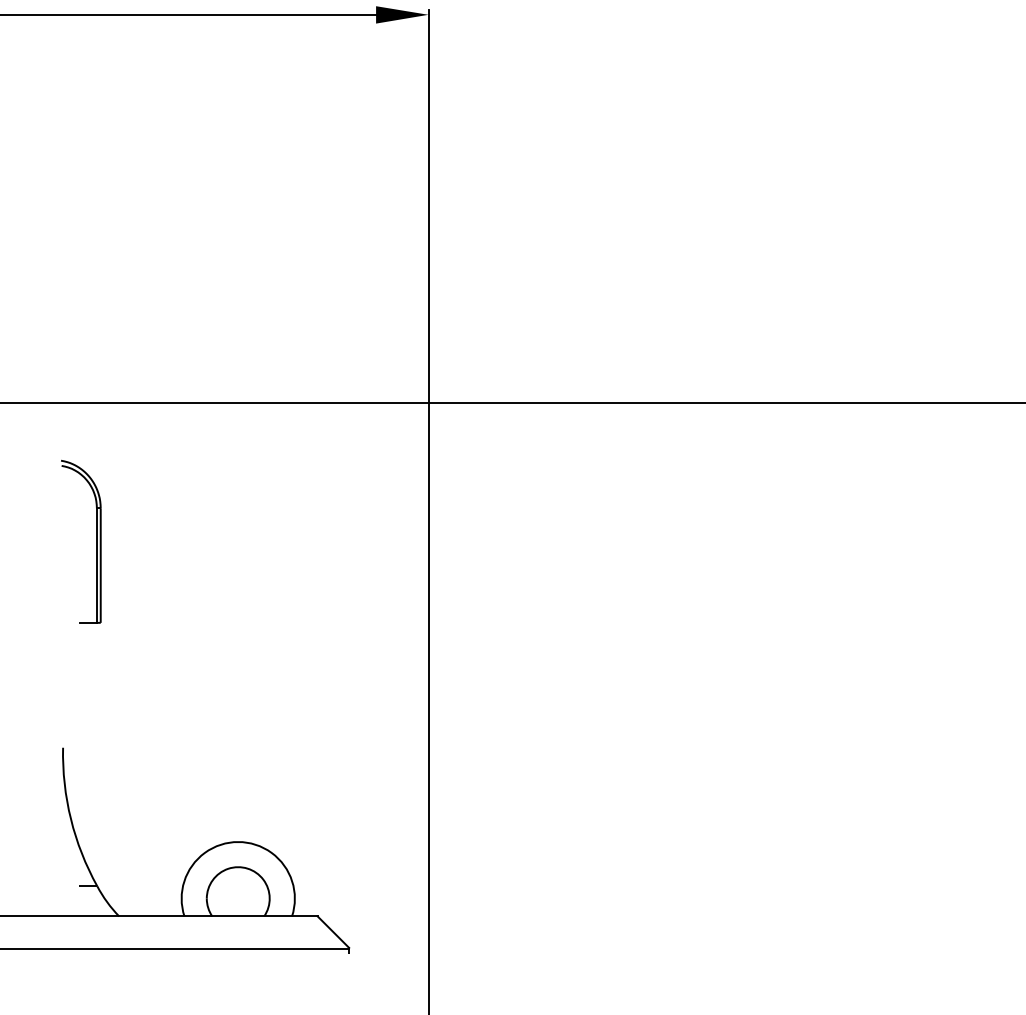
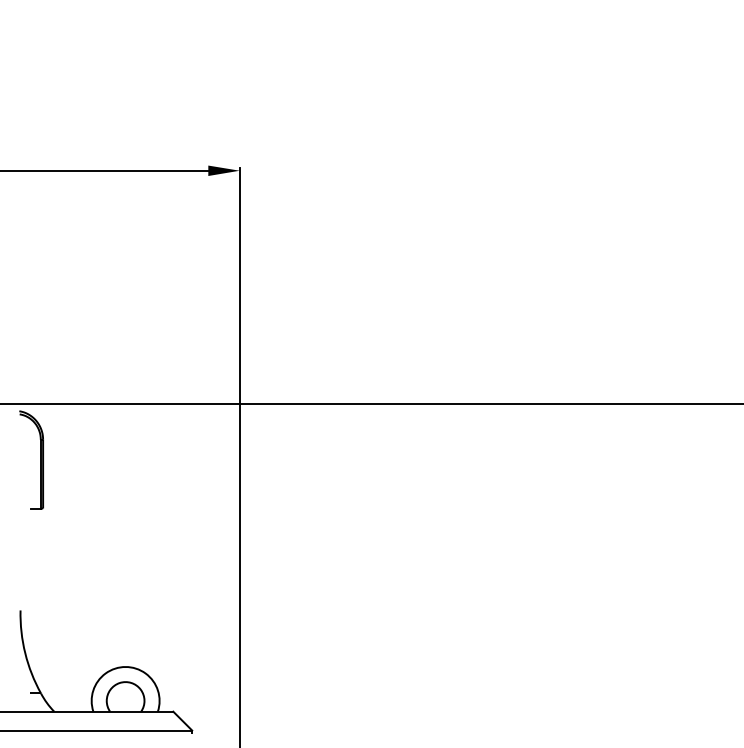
part: (96, 541) -> (40, 459), moved

